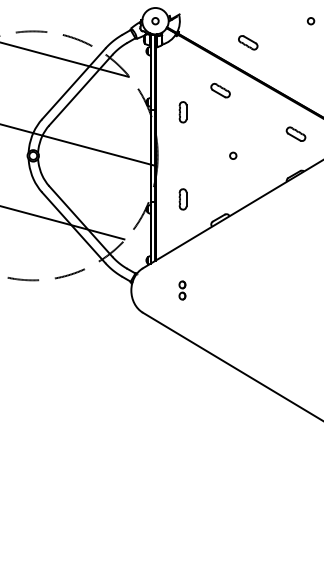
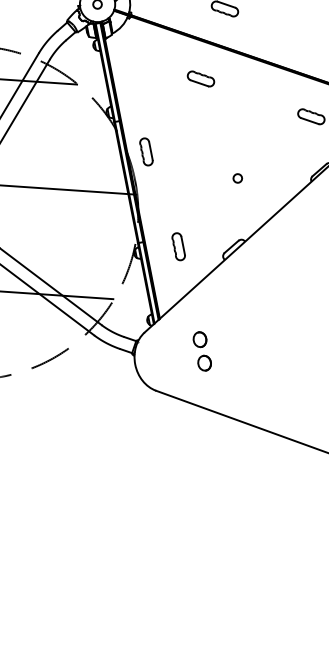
part: (182, 112) -> (145, 152), moved
circle: (233, 155) -> (238, 177), moved
part: (182, 199) -> (177, 247), moved
part: (182, 290) -> (202, 351), size x1.6

